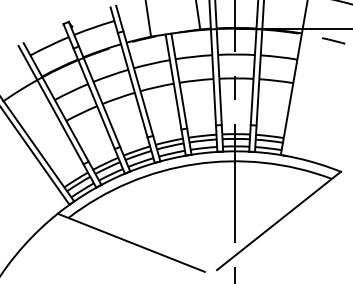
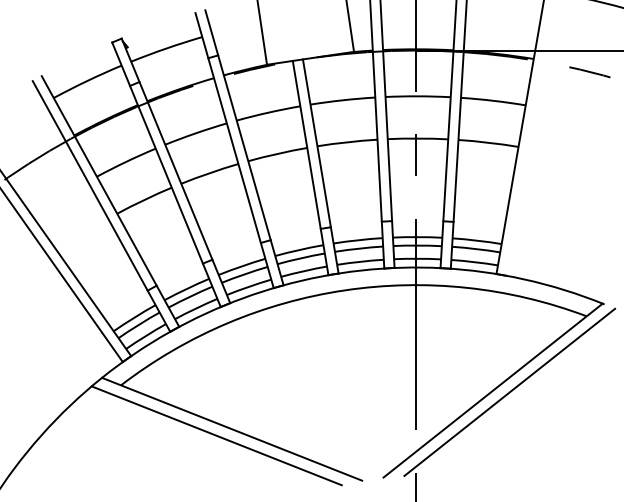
line: (287, 221) -> (508, 391), added
line: (122, 246) -> (216, 435), added

